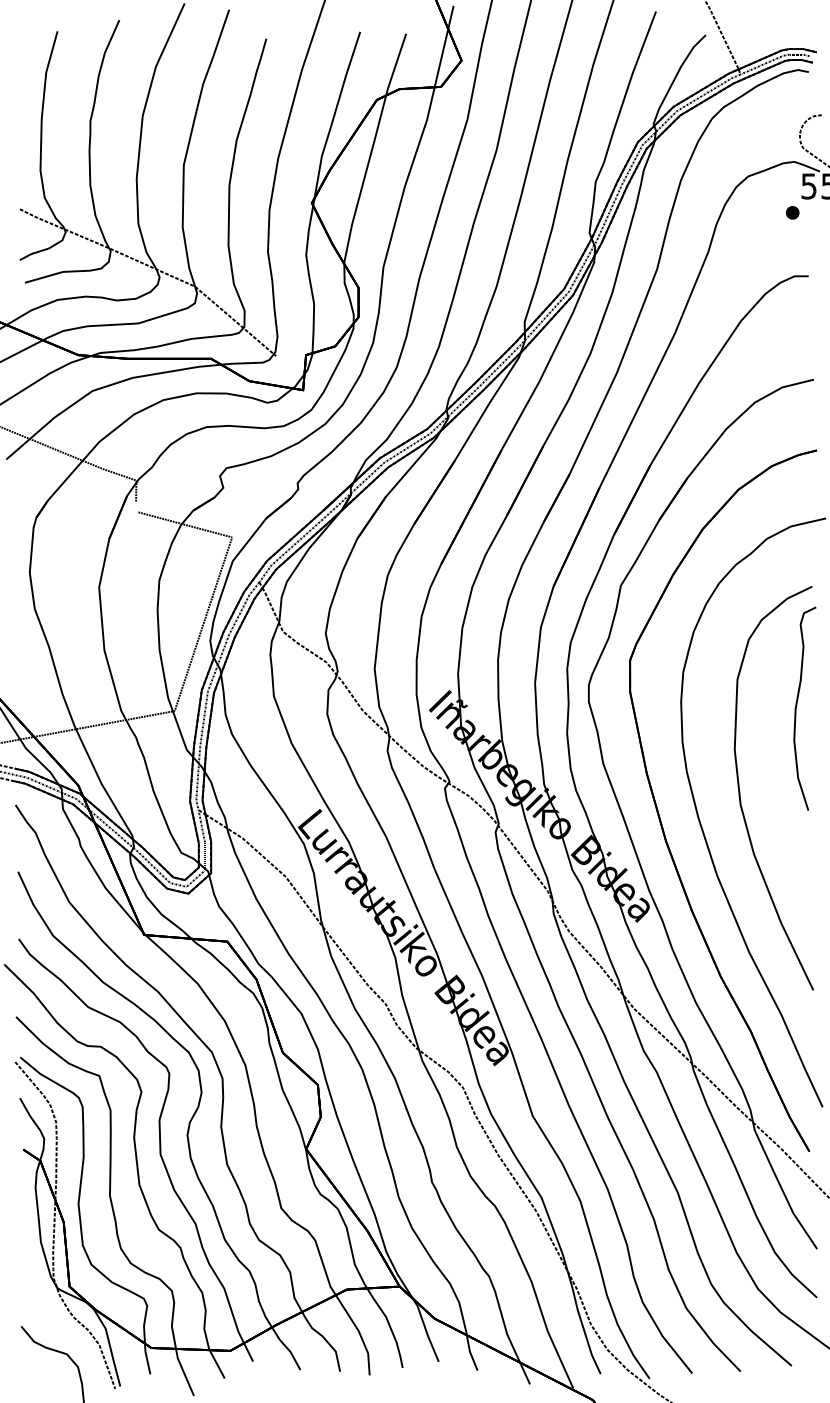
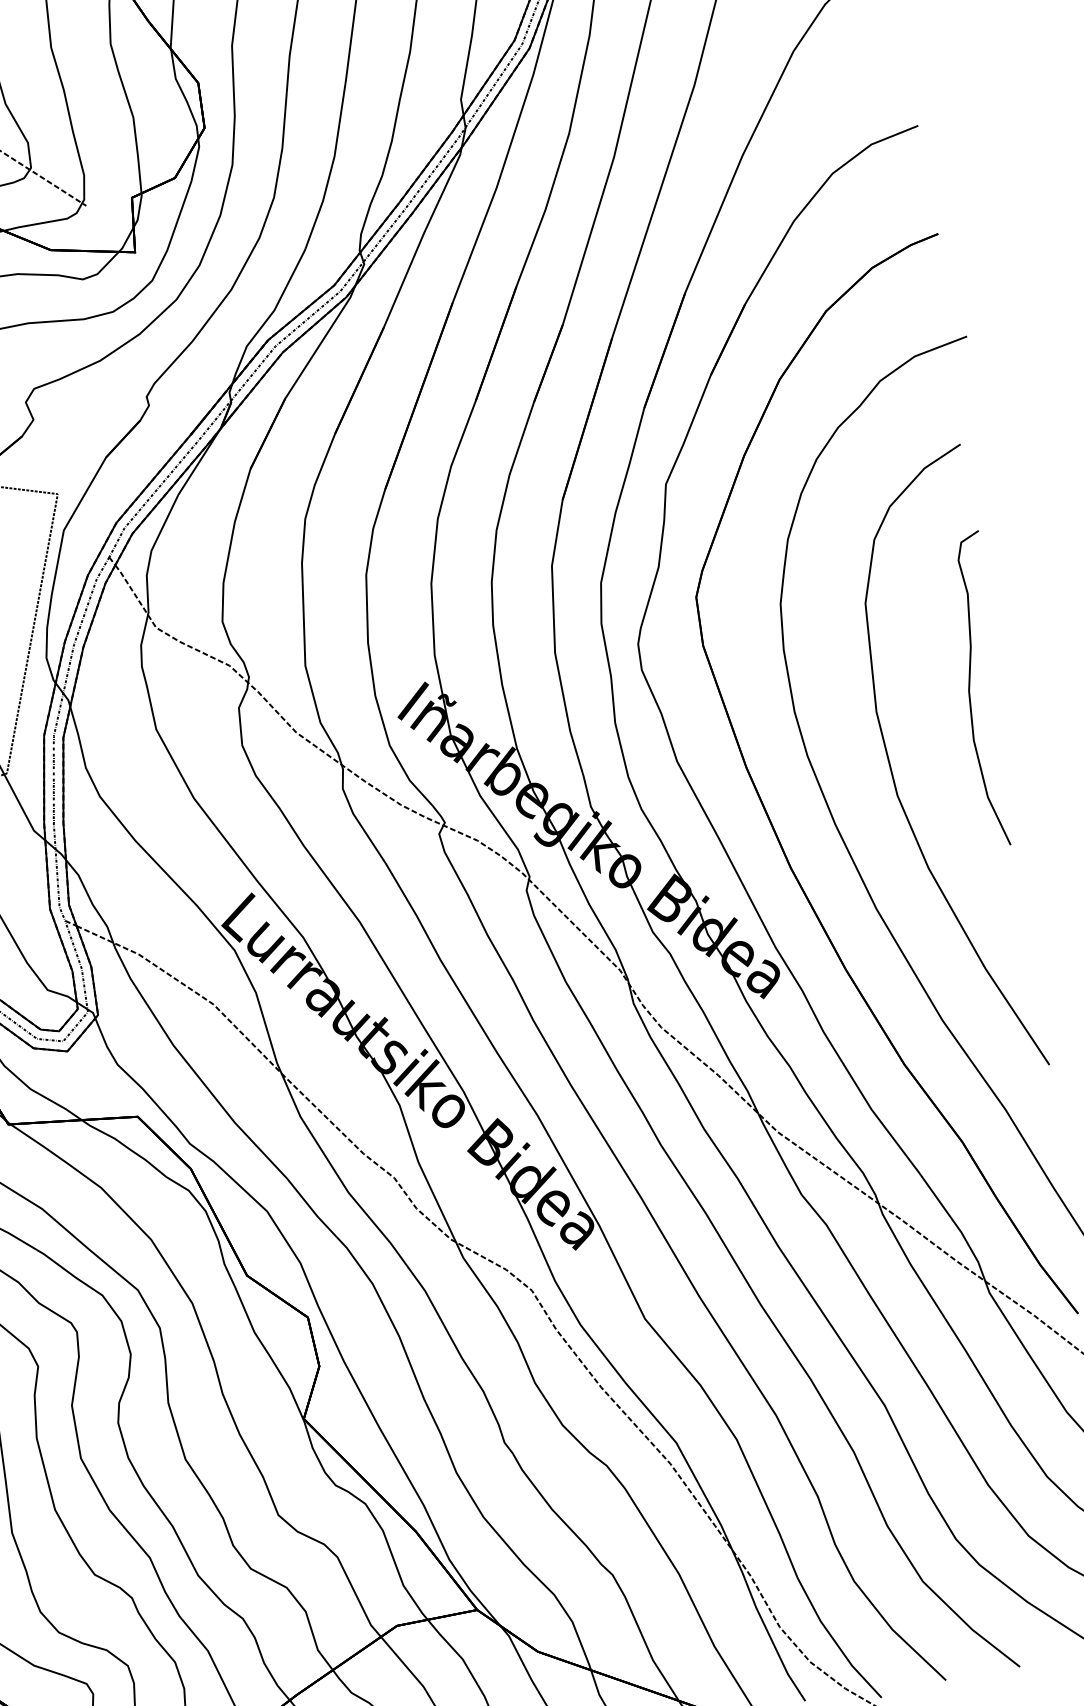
curve: (797, 705) -> (971, 685), moved

